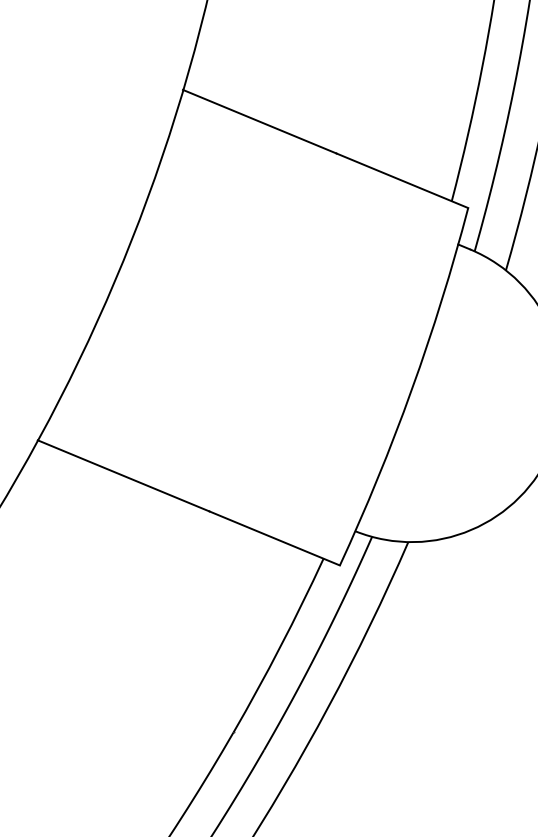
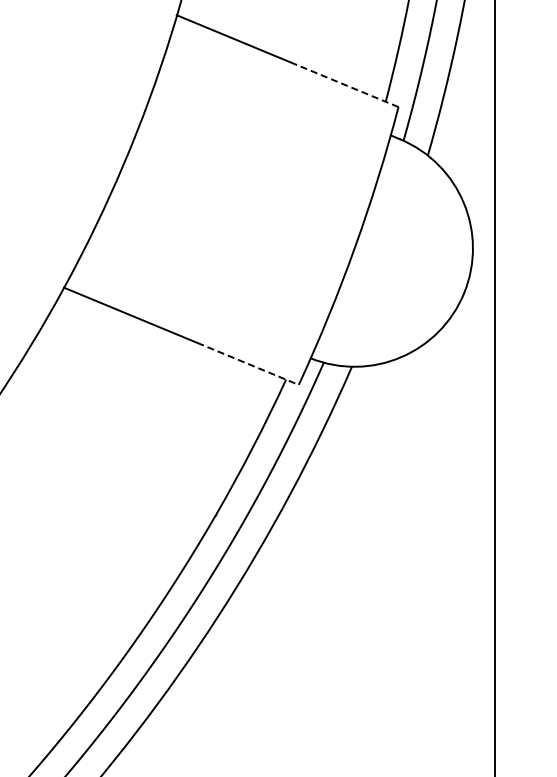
line: (401, 180) -> (346, 85), solid -> dashed
line: (275, 537) -> (248, 363), solid -> dashed

